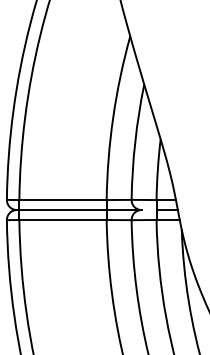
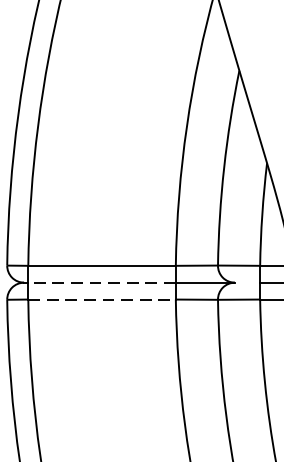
line: (63, 210) -> (102, 283), solid -> dashed
line: (63, 220) -> (102, 300), solid -> dashed

